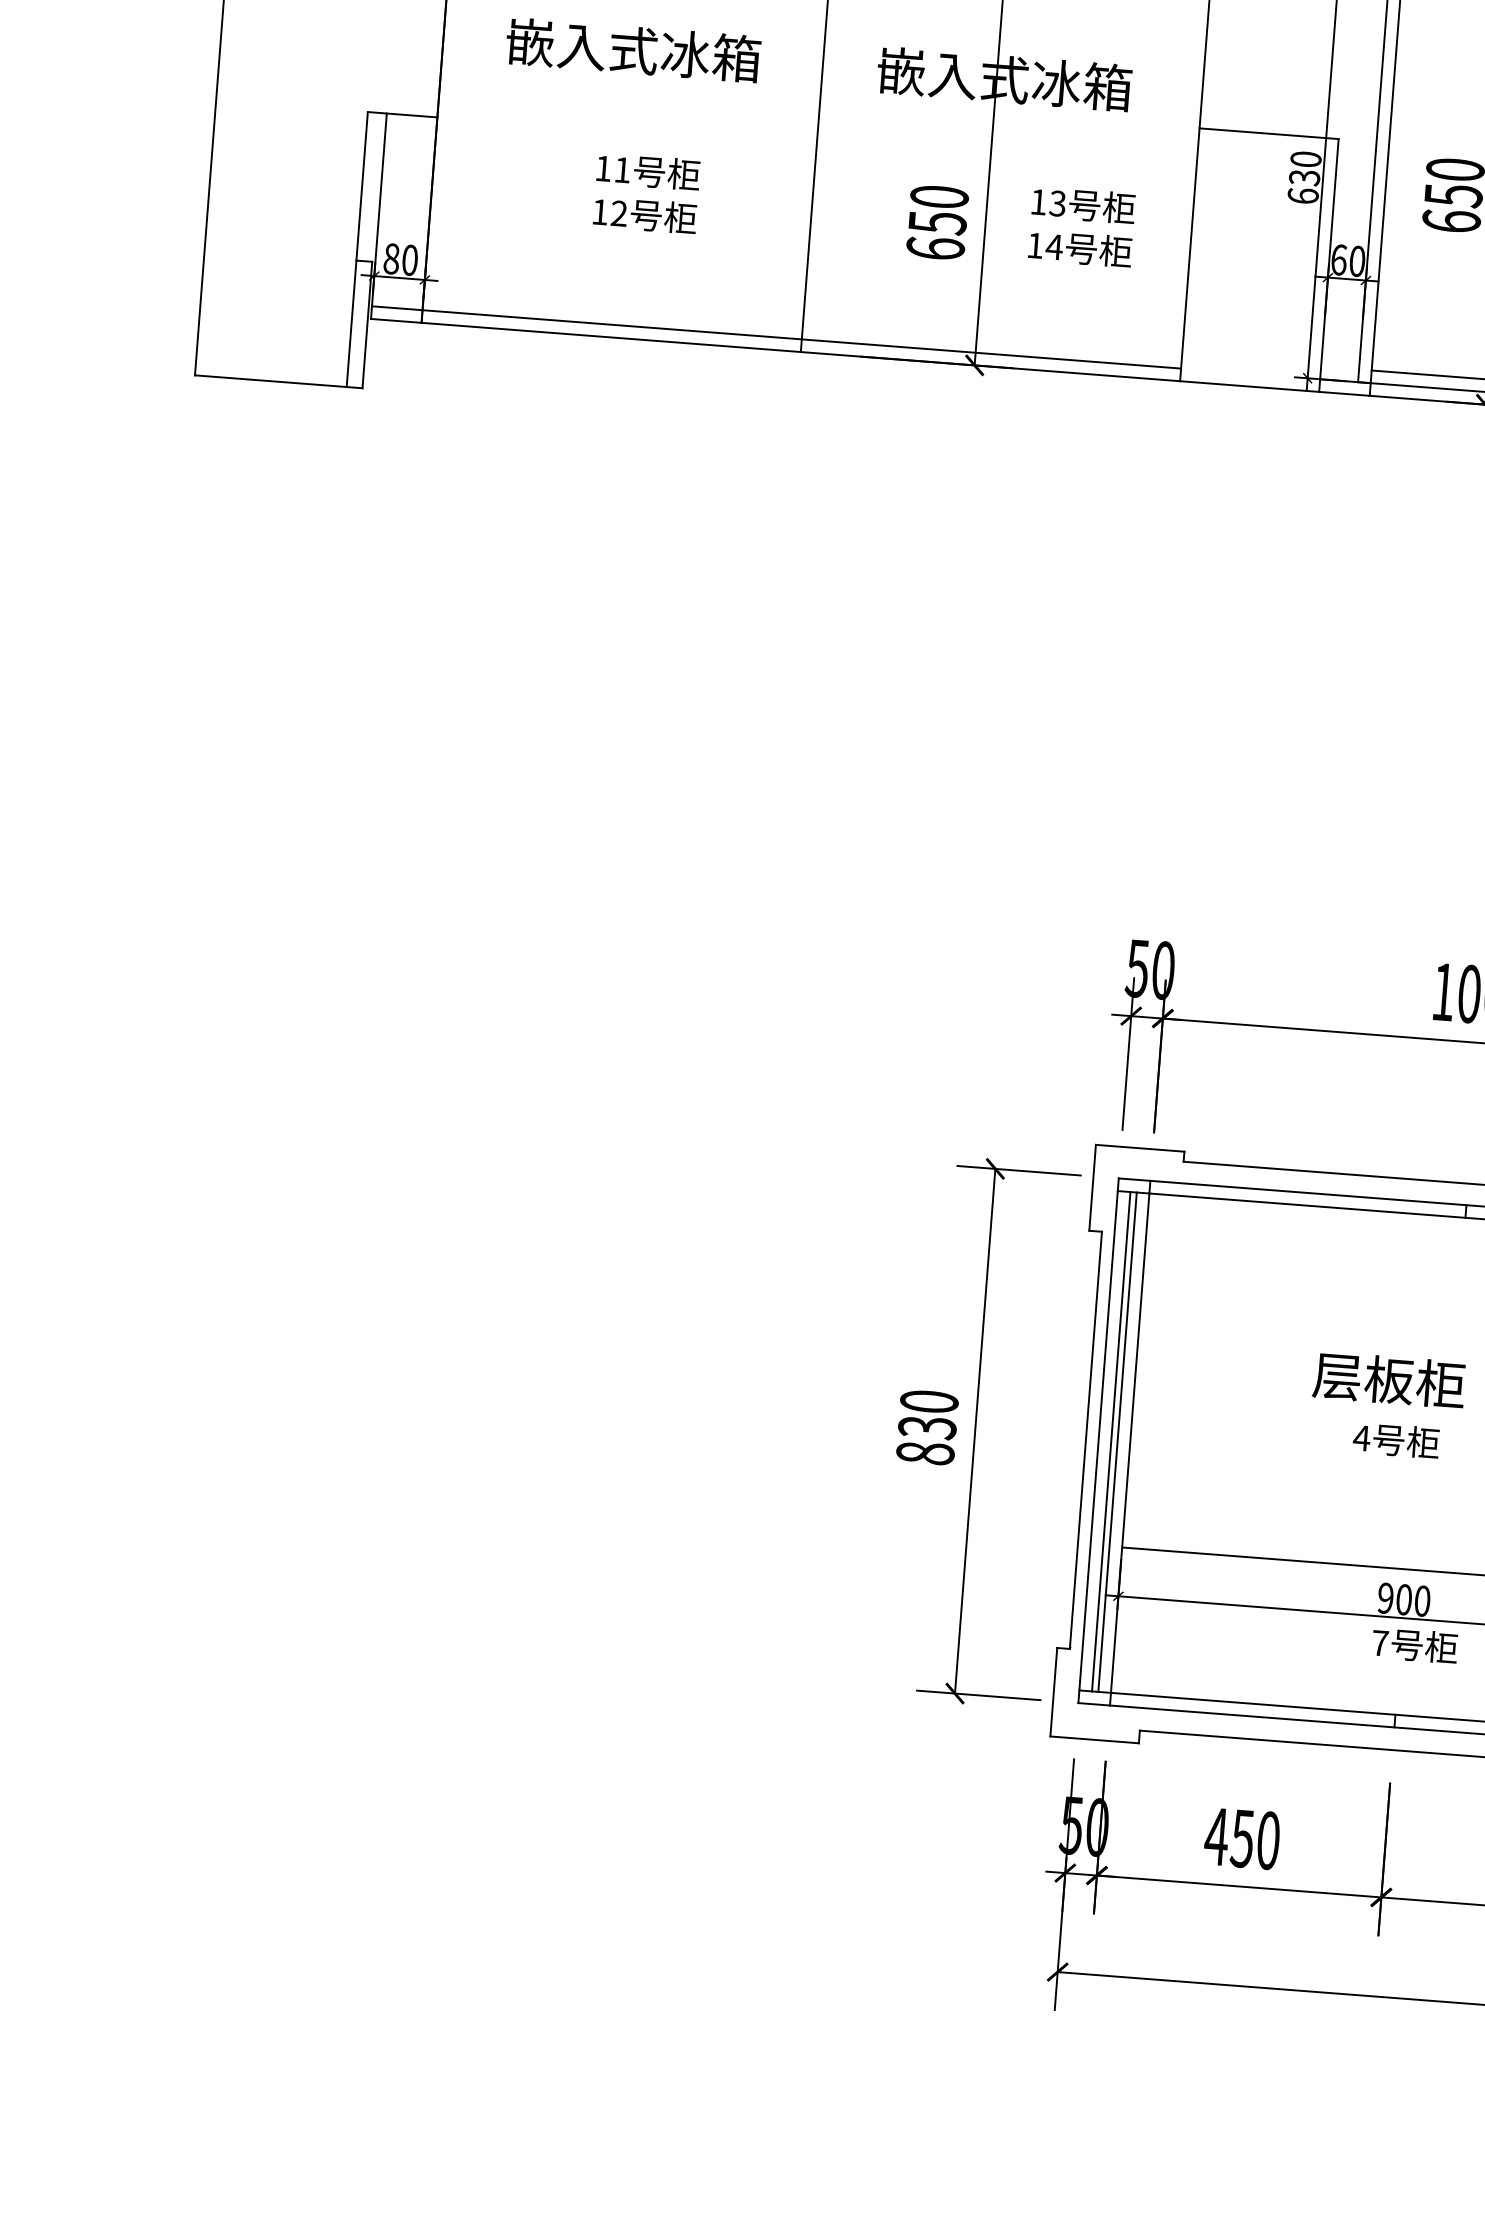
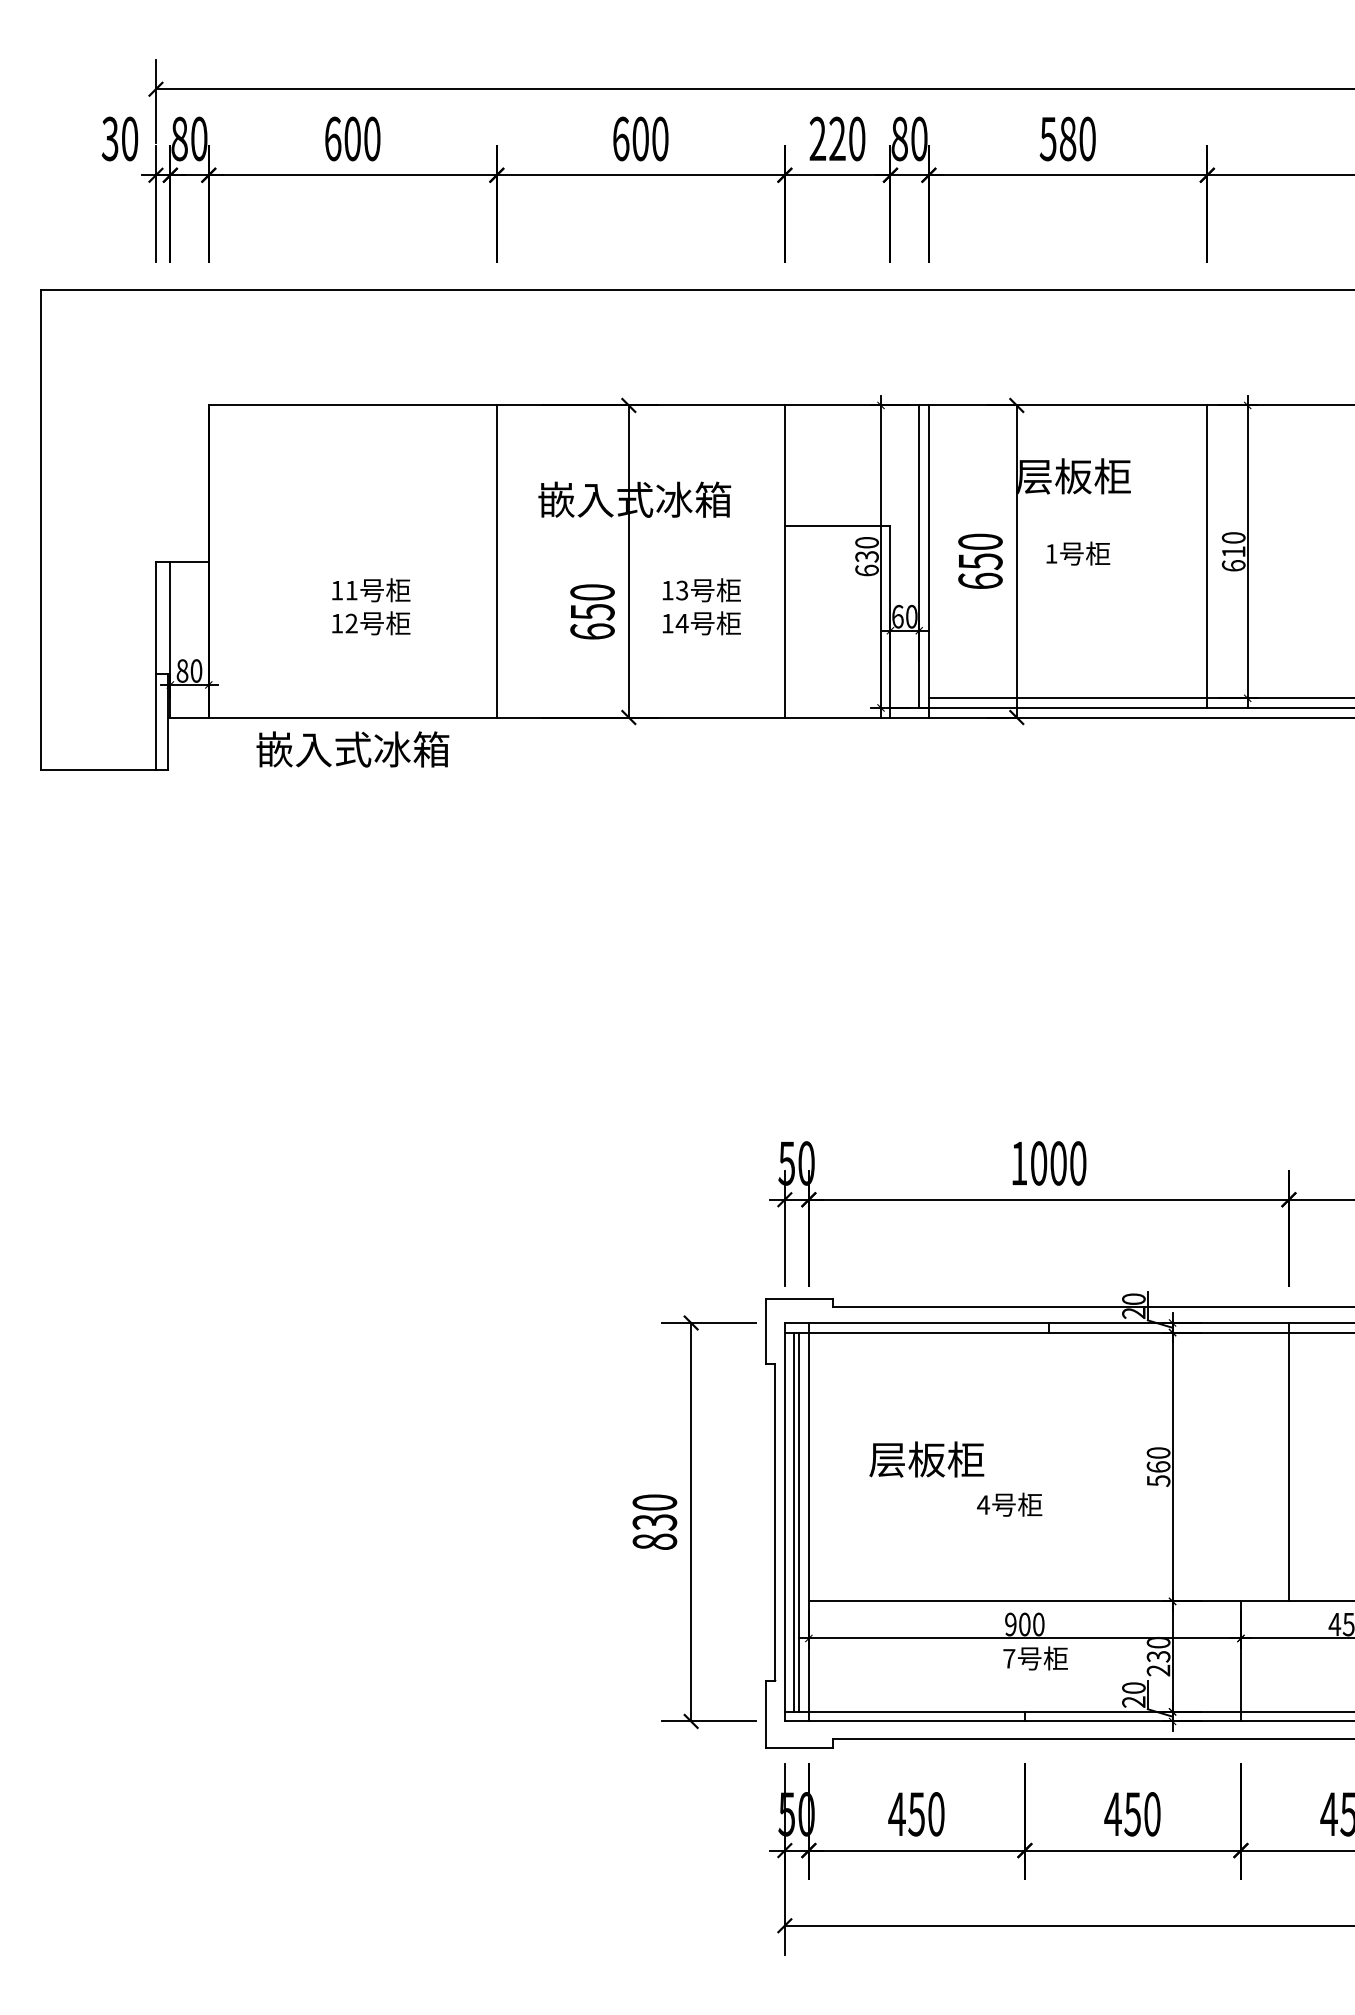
text: (632, 50) -> (352, 749), moved
line: (776, 336) -> (477, 707), removed
text: (1388, 1380) -> (926, 1459), moved

